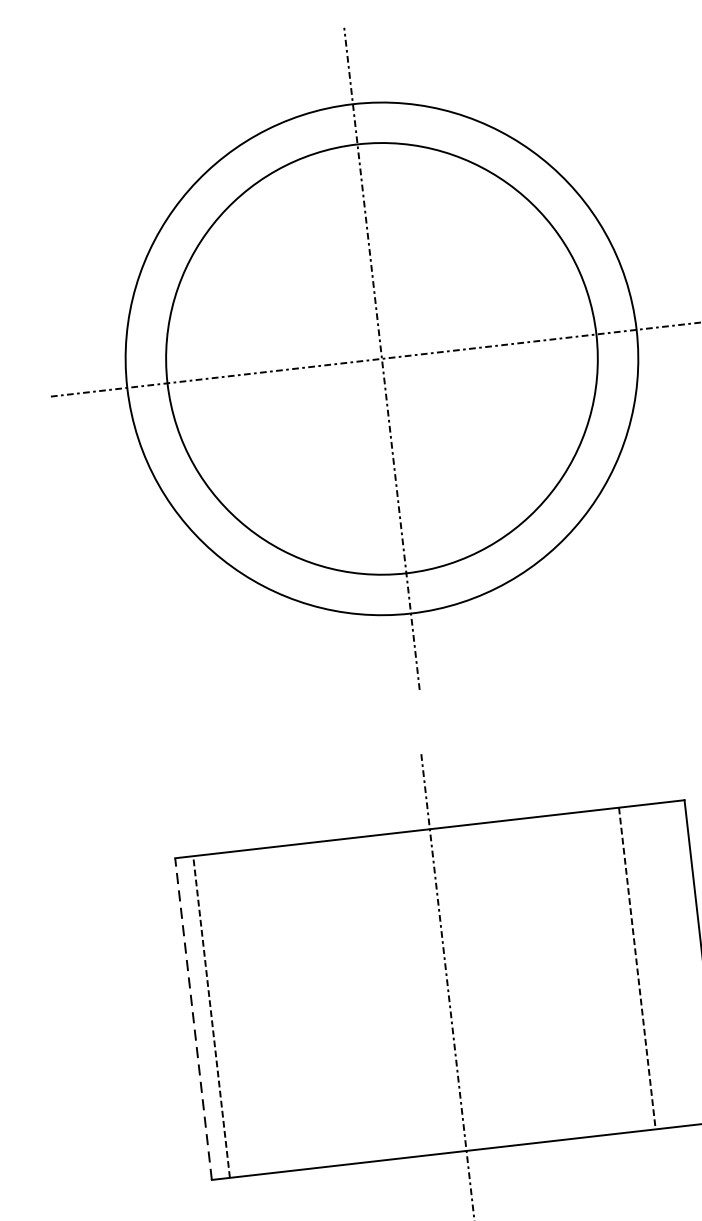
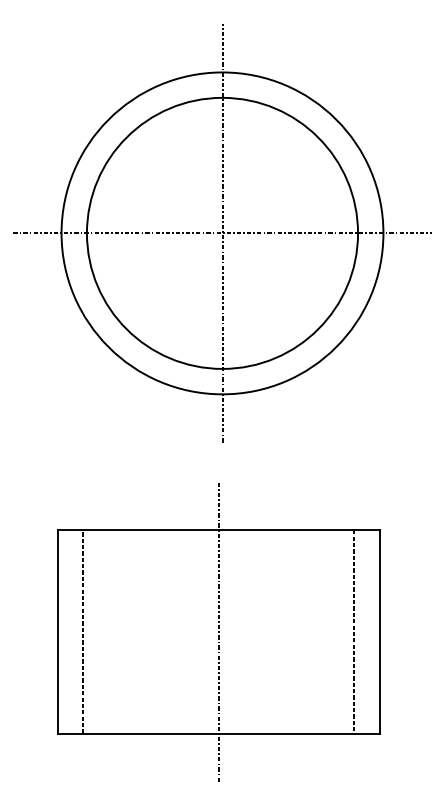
line: (637, 967) -> (354, 631), moved
line: (211, 1016) -> (83, 631), moved
line: (194, 1018) -> (58, 631), dashed -> solid

